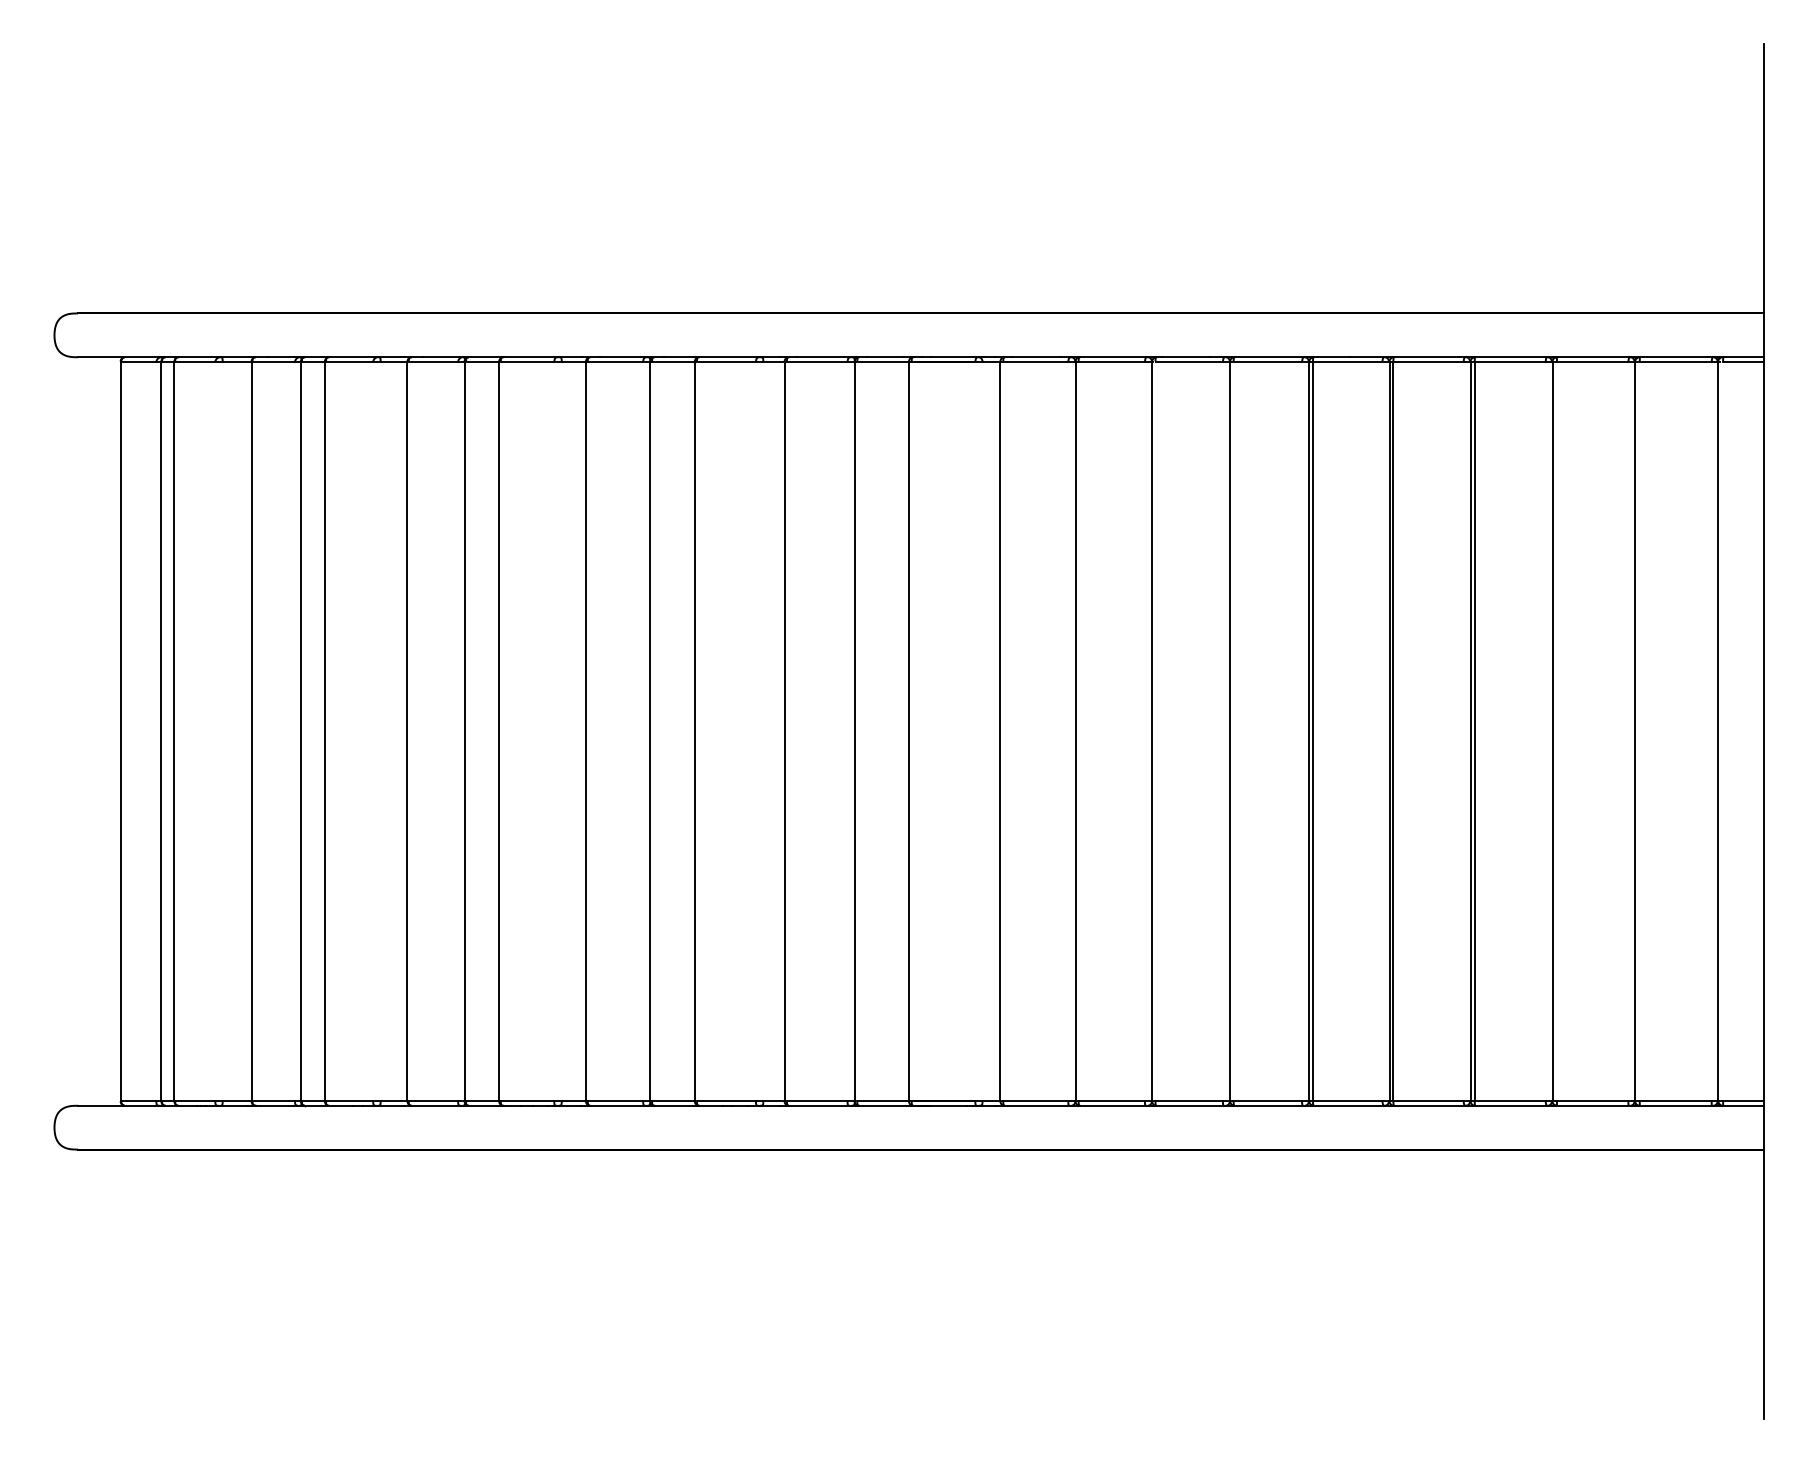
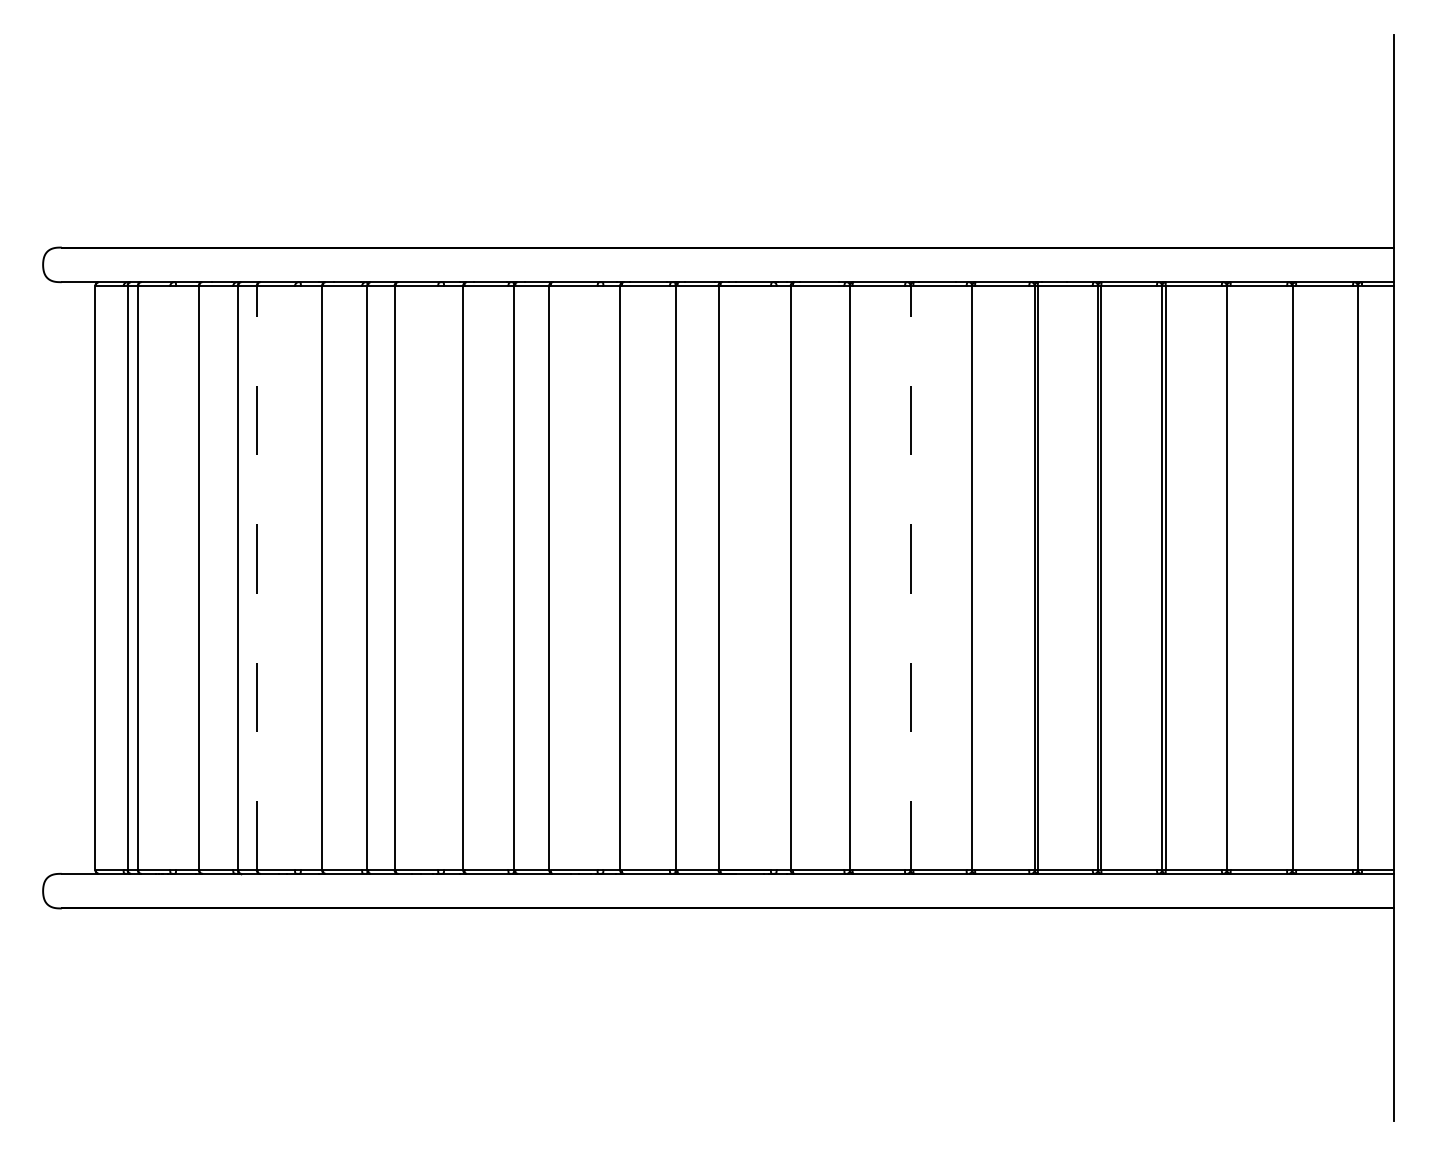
line: (324, 730) -> (256, 577), solid -> dashed
line: (1151, 730) -> (910, 577), solid -> dashed

